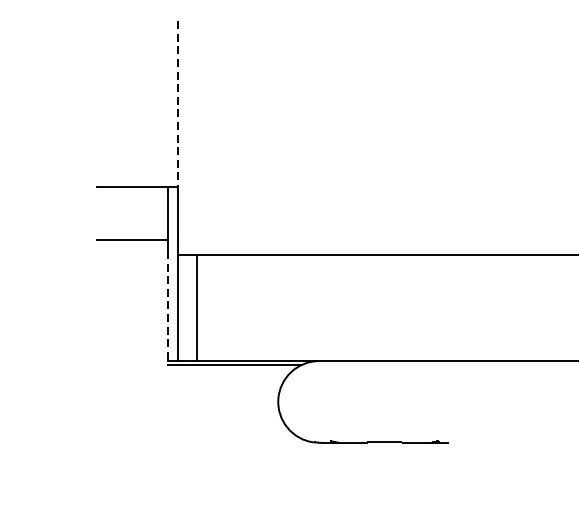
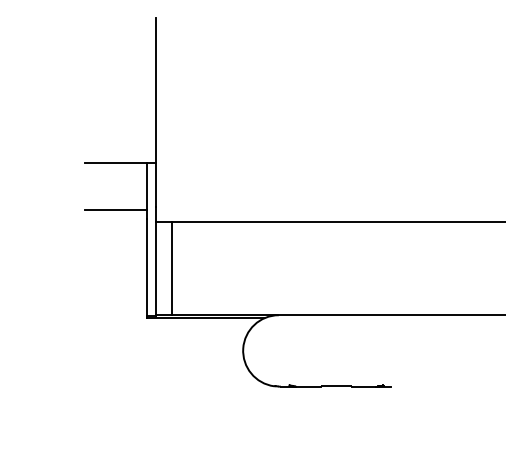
line: (177, 104) -> (155, 91), dashed -> solid
line: (167, 307) -> (146, 268), dashed -> solid

